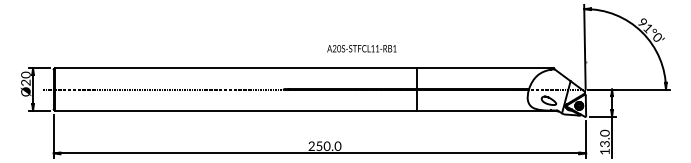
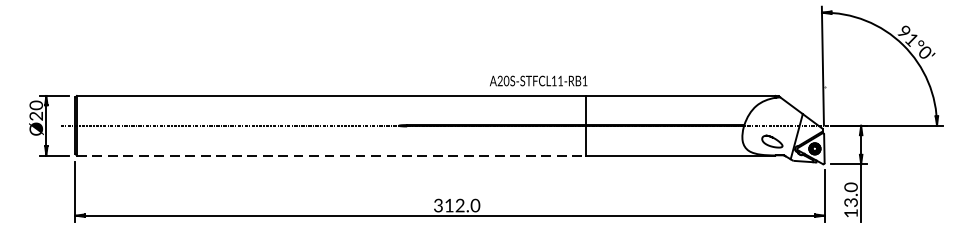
text: (361, 48) -> (538, 80), moved
line: (235, 110) -> (331, 155), solid -> dashed
text: (319, 145) -> (449, 204), 250.0 -> 312.0

